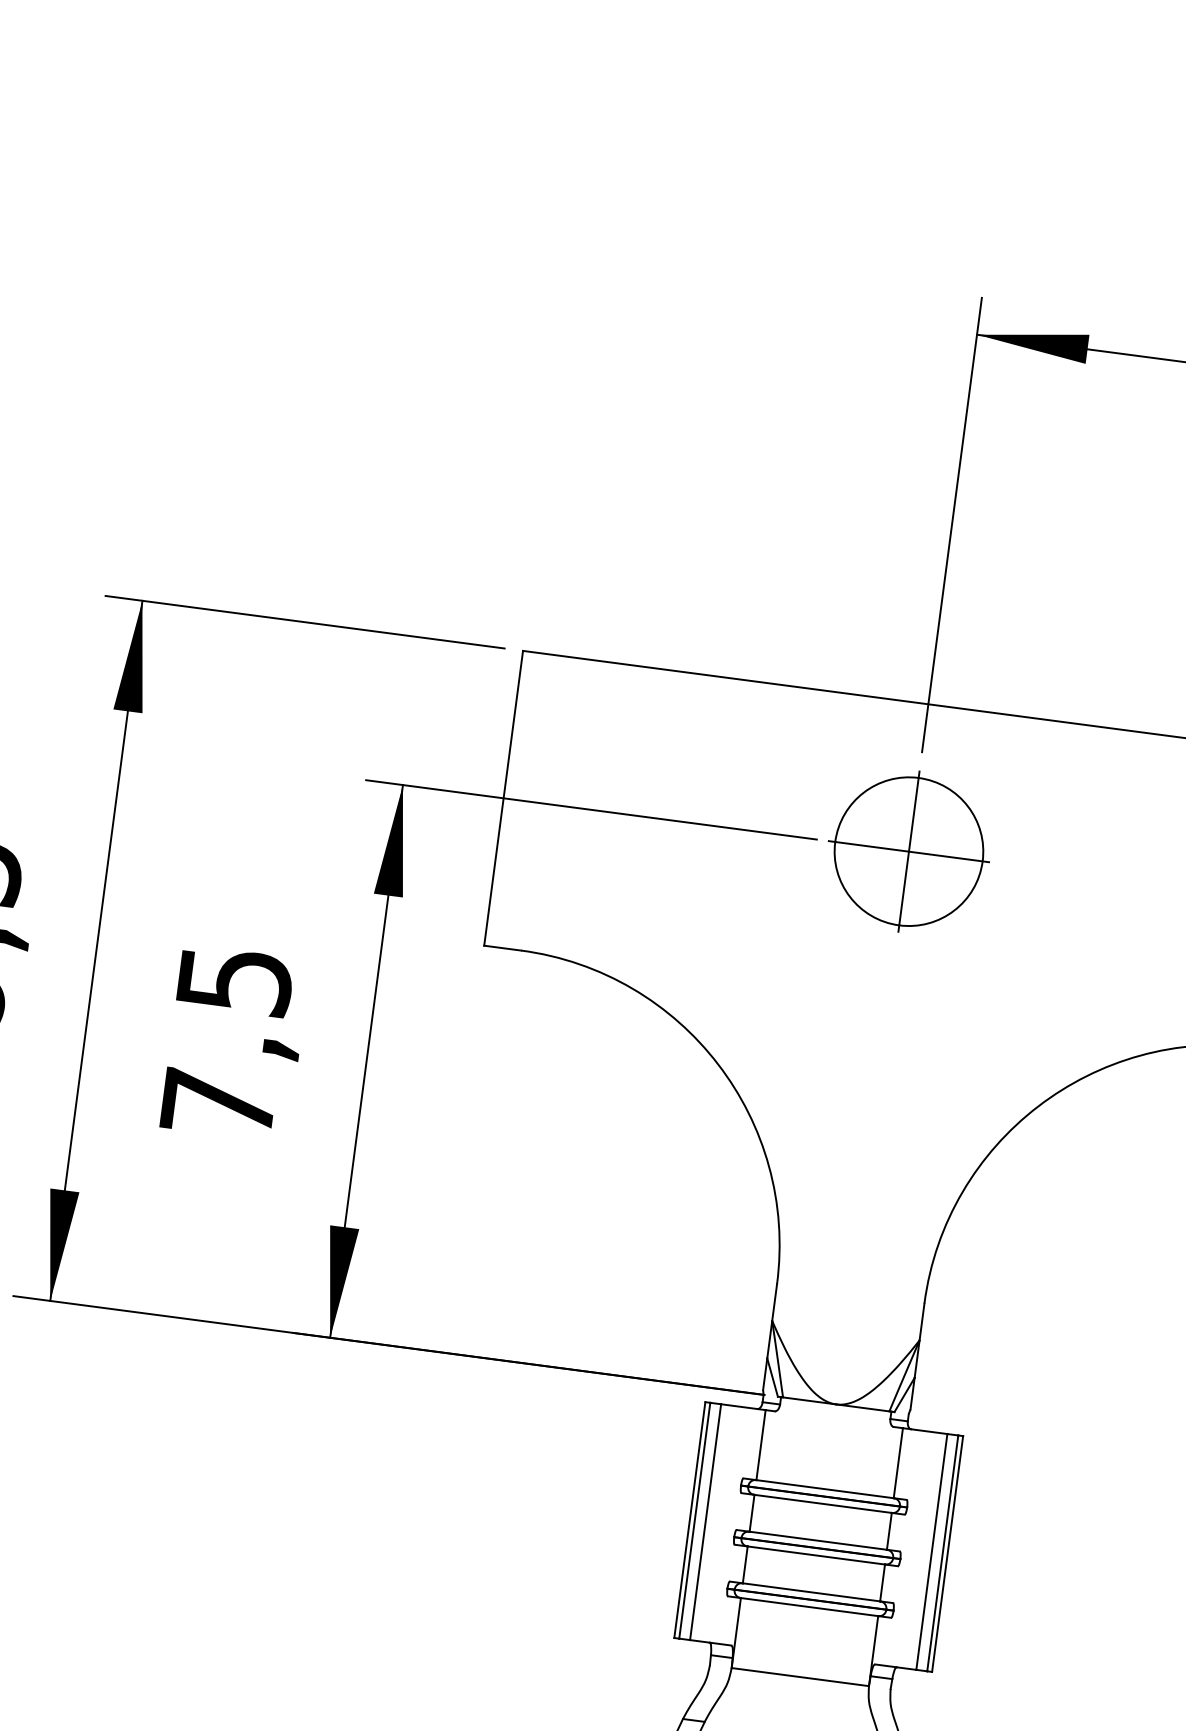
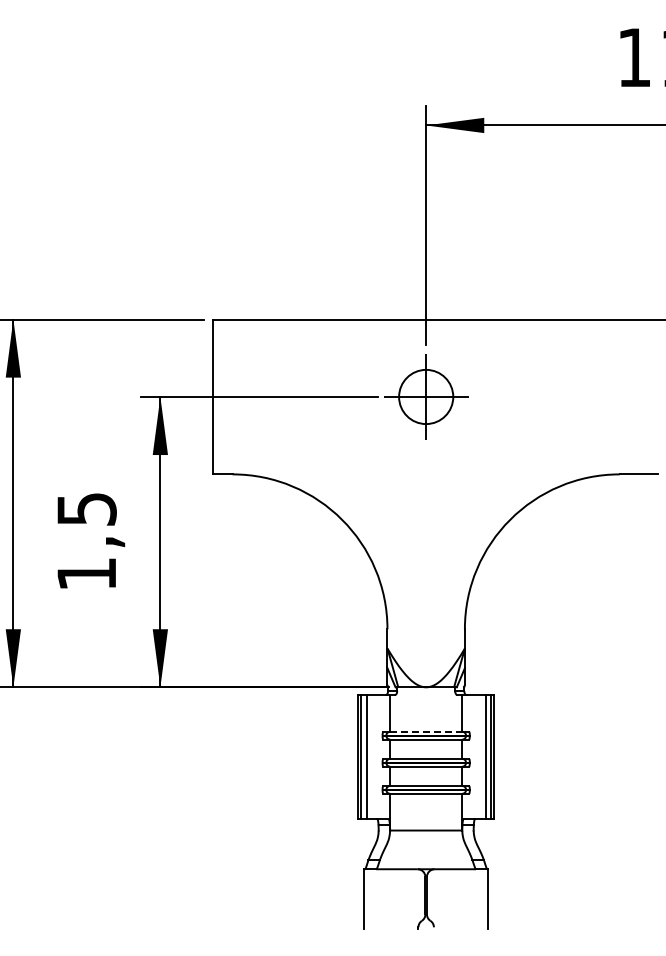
circle: (907, 850) -> (425, 396), size x0.7
text: (217, 1104) -> (86, 574), 7,5 -> 1,5
line: (825, 1488) -> (426, 731), solid -> dashed

